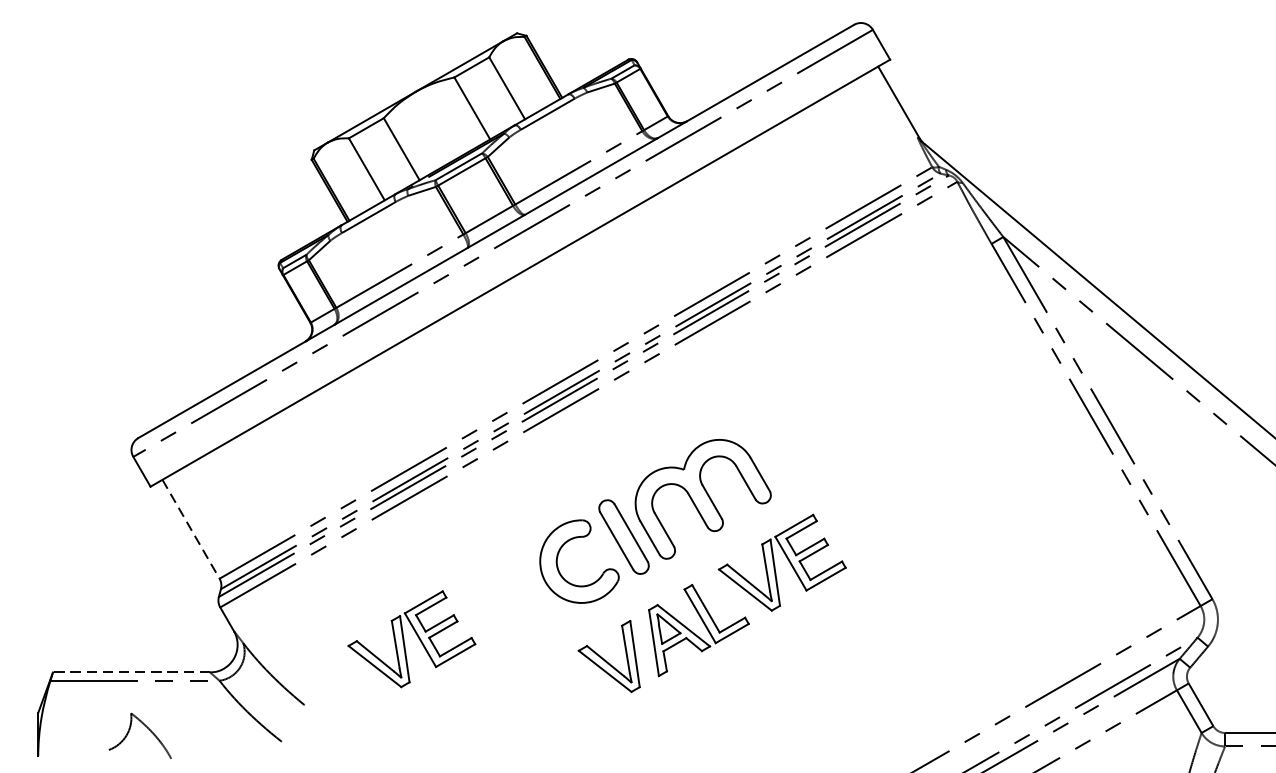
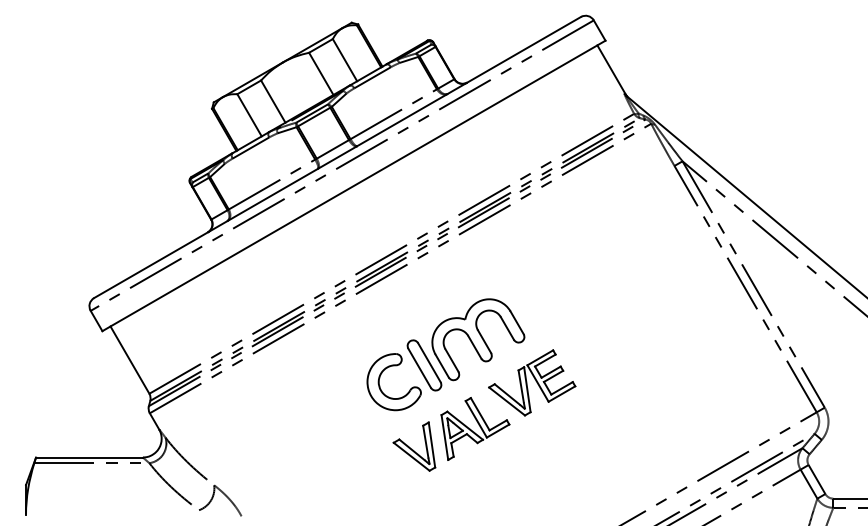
line: (190, 529) -> (129, 360), dashed -> solid
part: (412, 638) -> (280, 434), removed
line: (130, 672) -> (88, 457), dashed -> solid
part: (146, 728) -> (224, 495), moved

